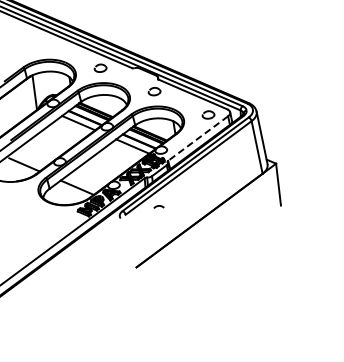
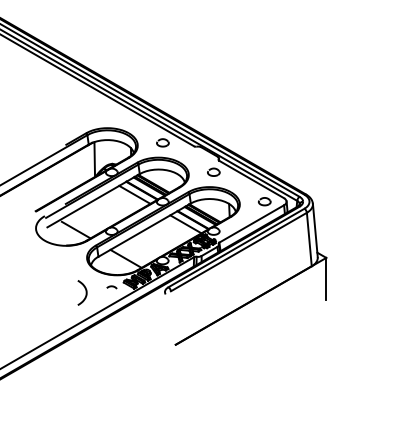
line: (197, 139) -> (251, 224), dashed -> solid
curve: (158, 207) -> (111, 287), moved
curve: (40, 225) -> (85, 292), added

